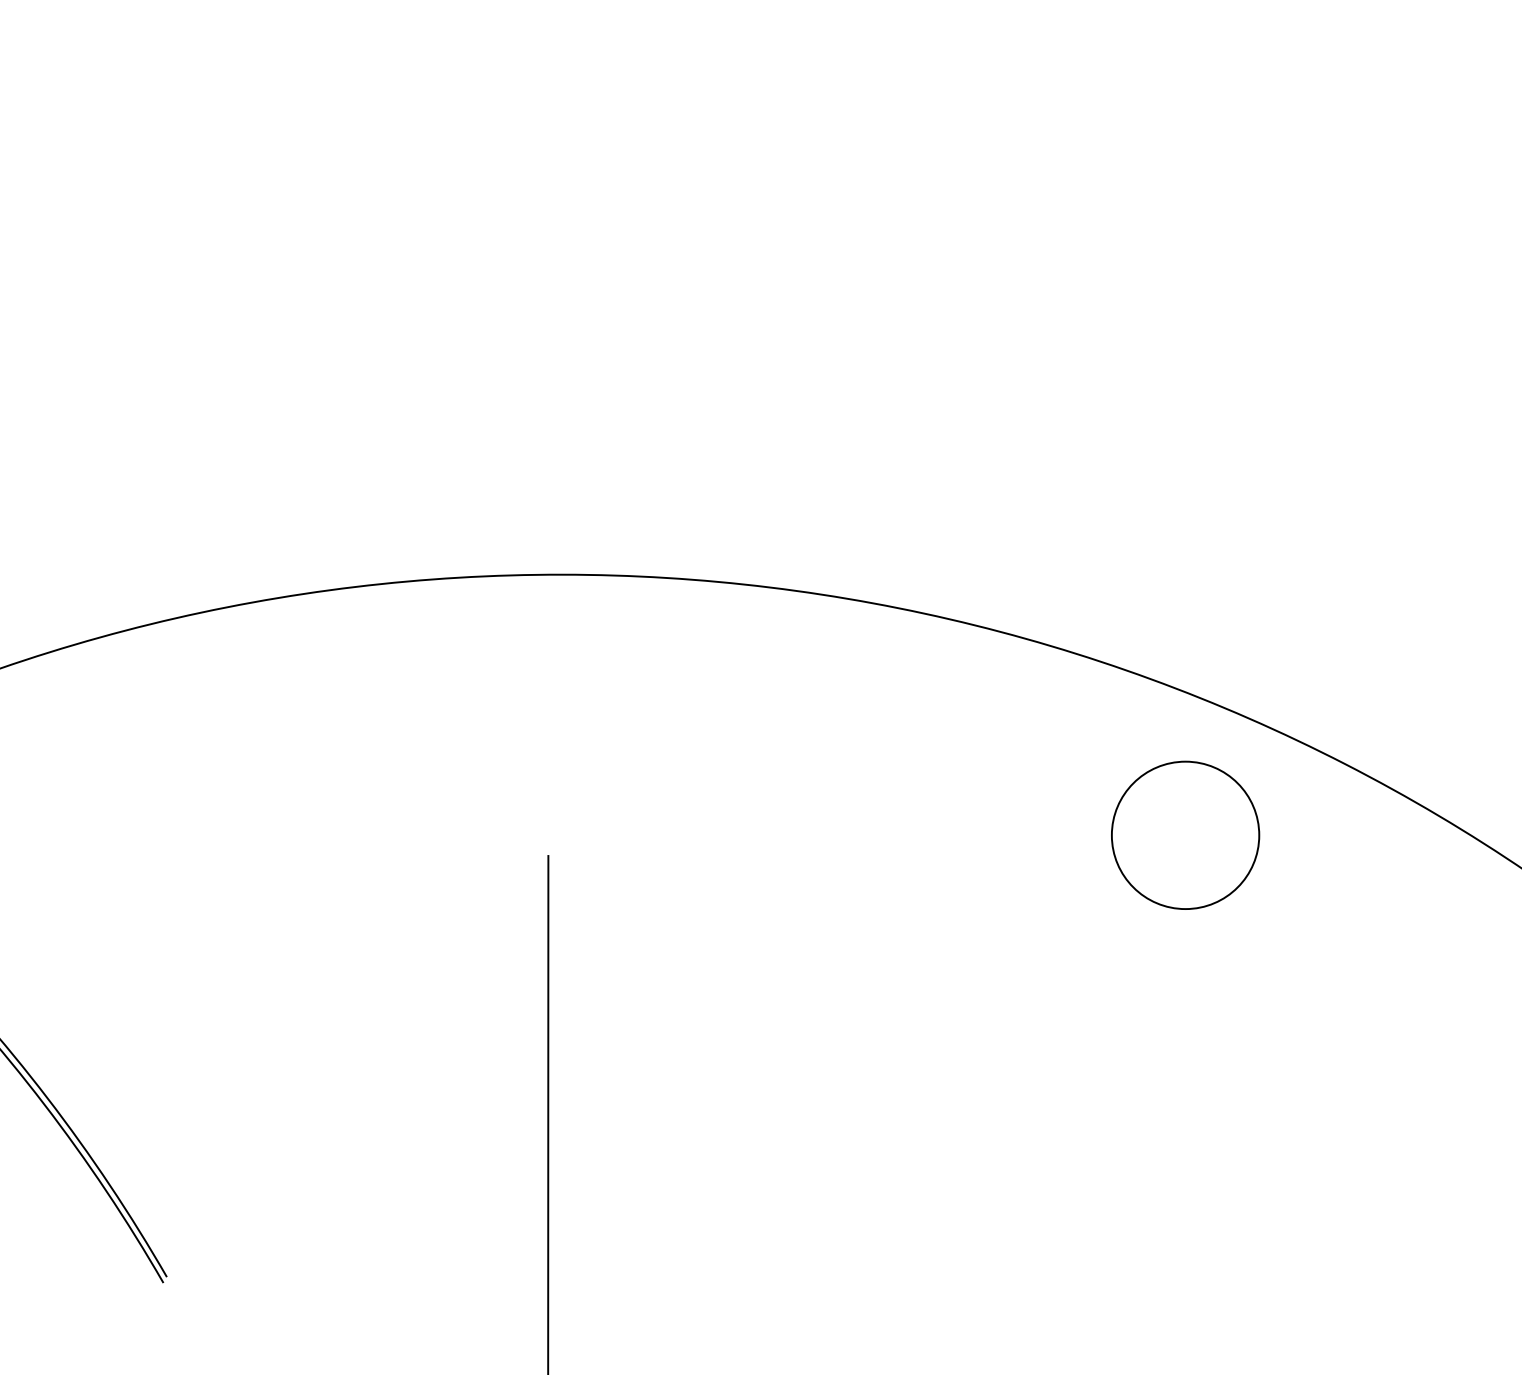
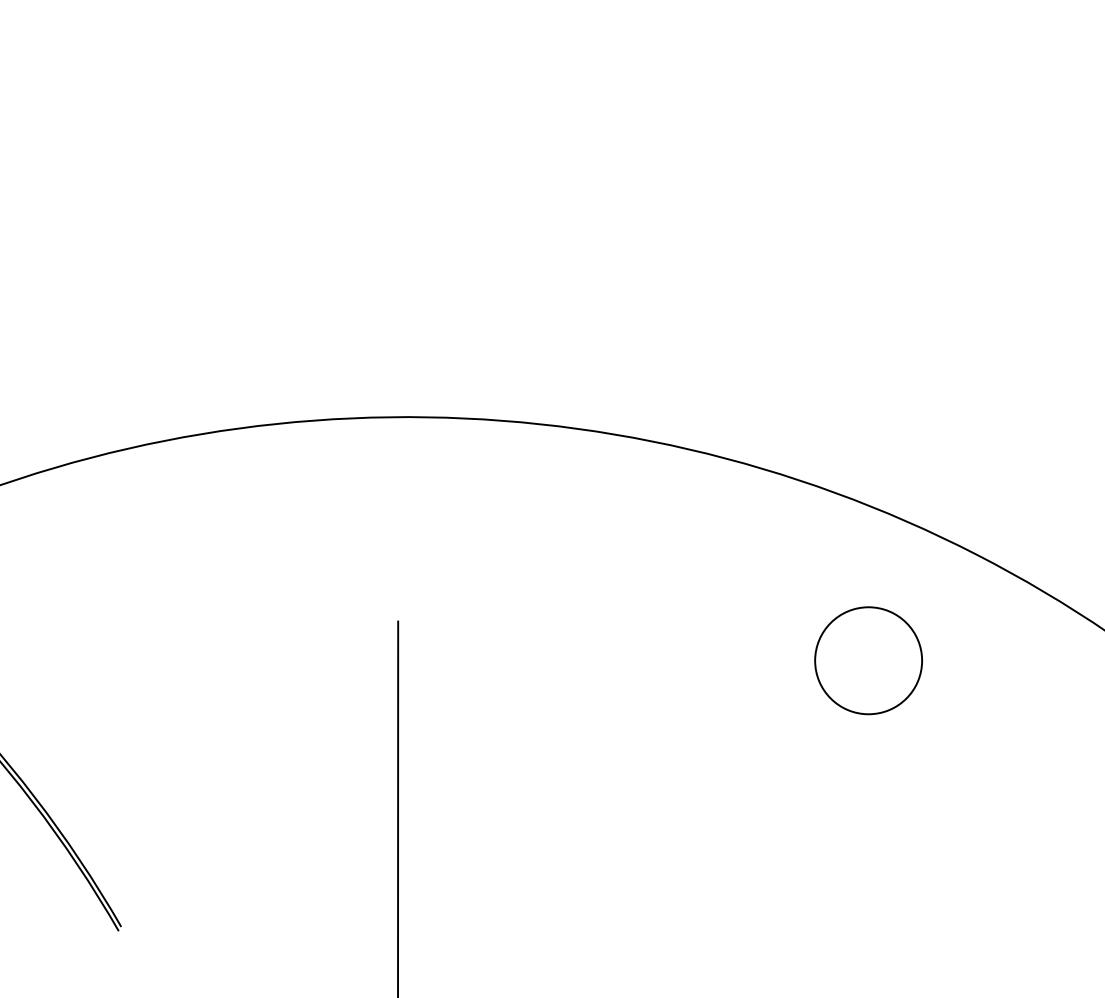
circle: (1185, 834) -> (868, 660), moved

